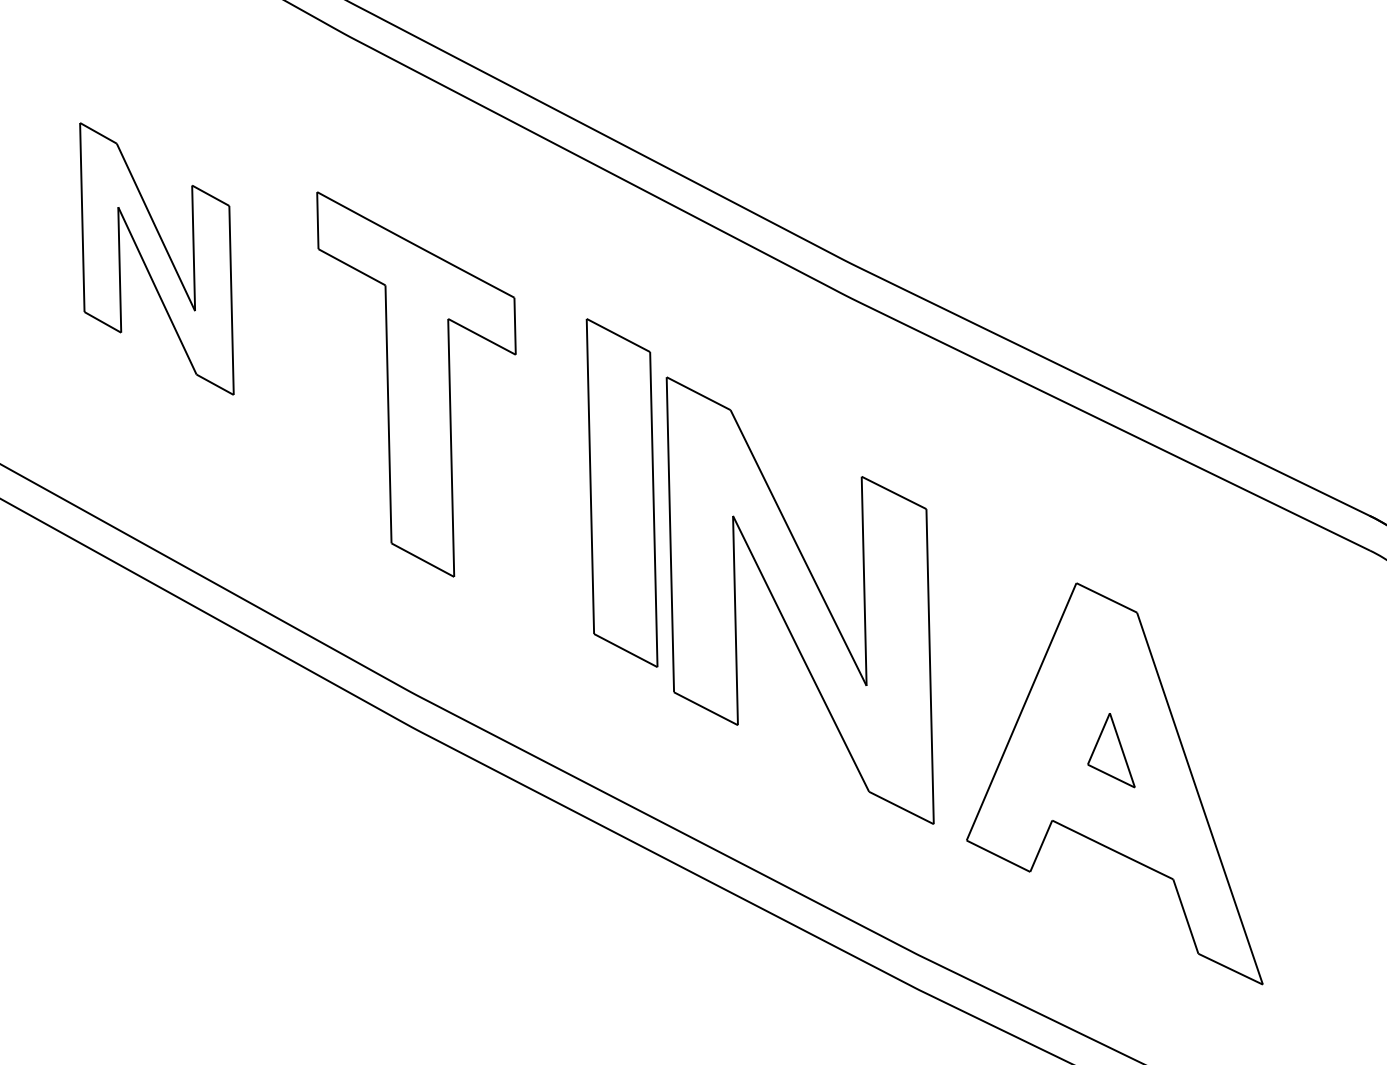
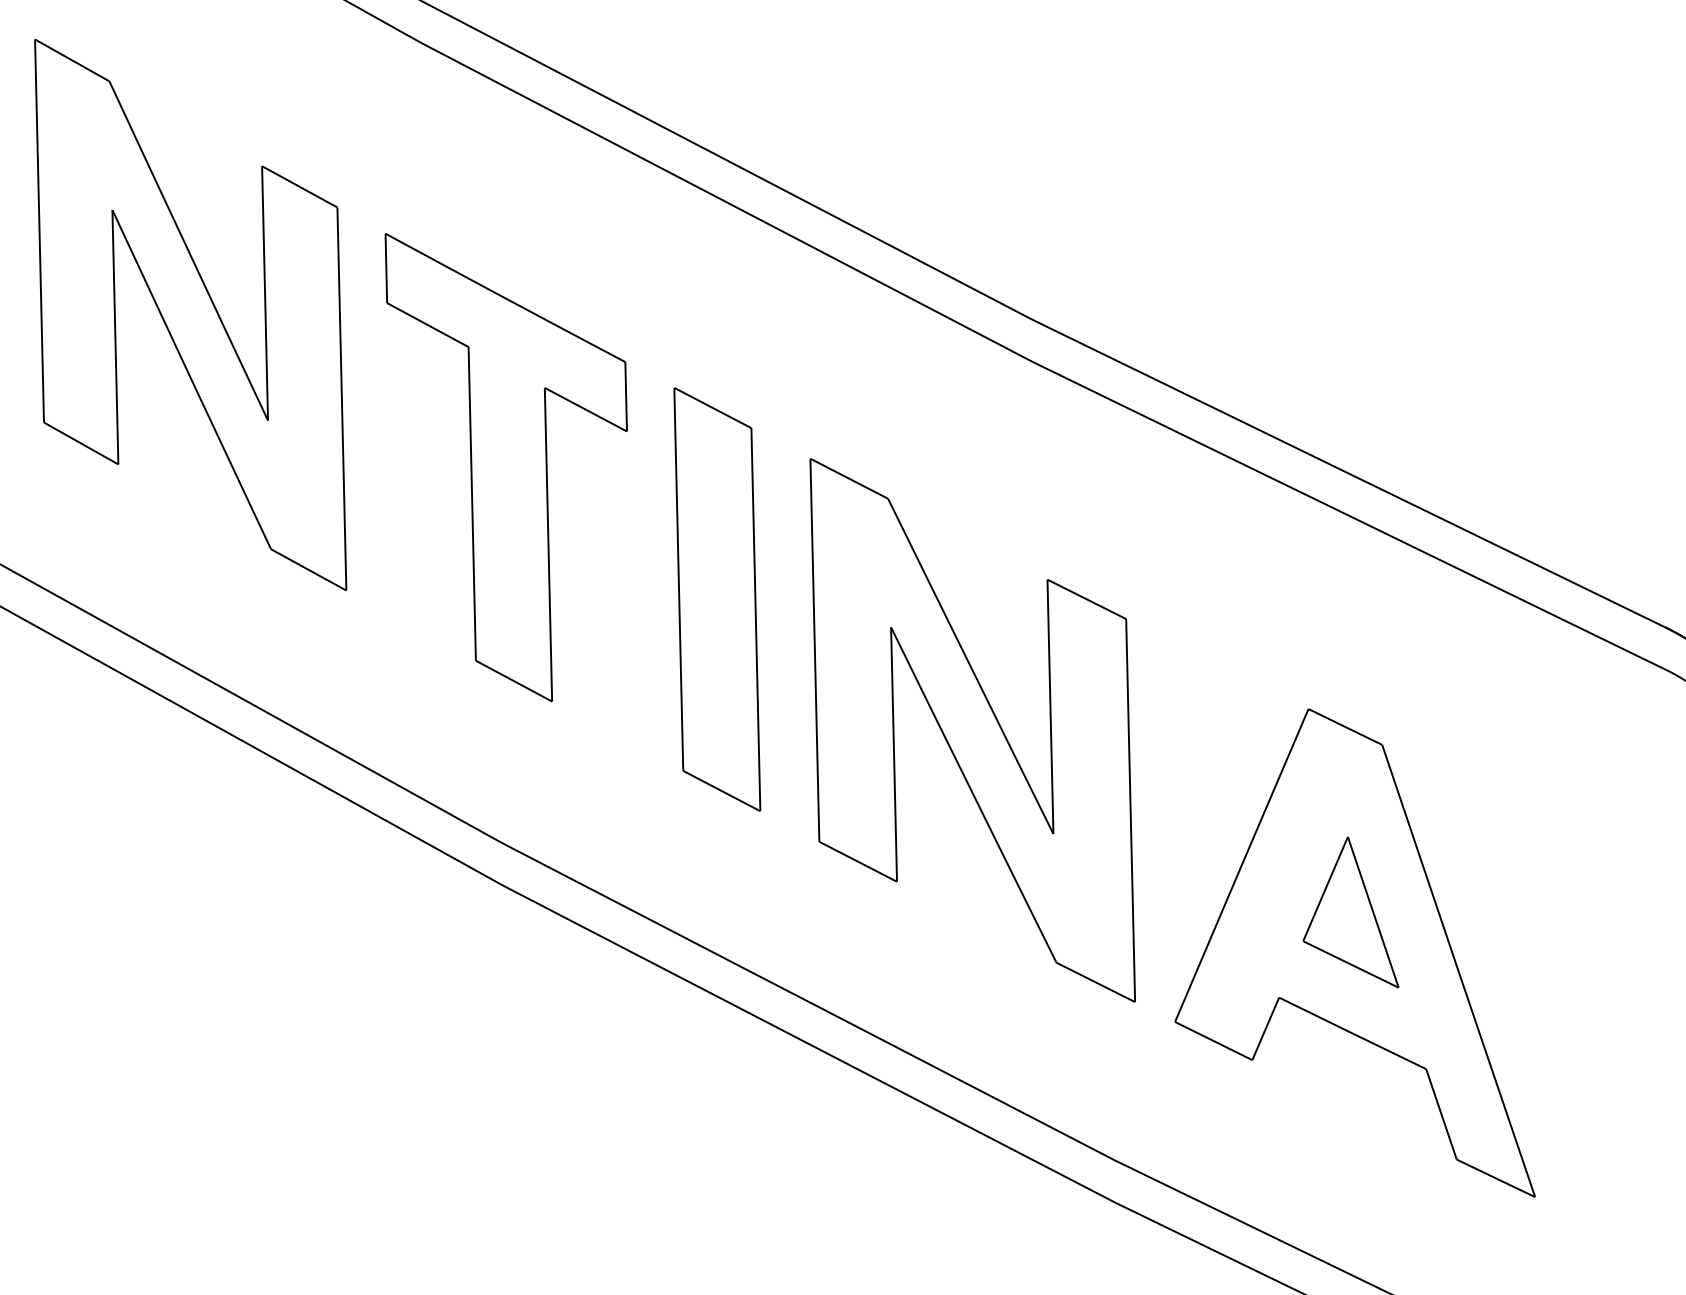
part: (156, 258) -> (190, 314), size x1.67
part: (621, 492) -> (716, 598), moved
part: (1111, 750) -> (1351, 912), size x1.67

